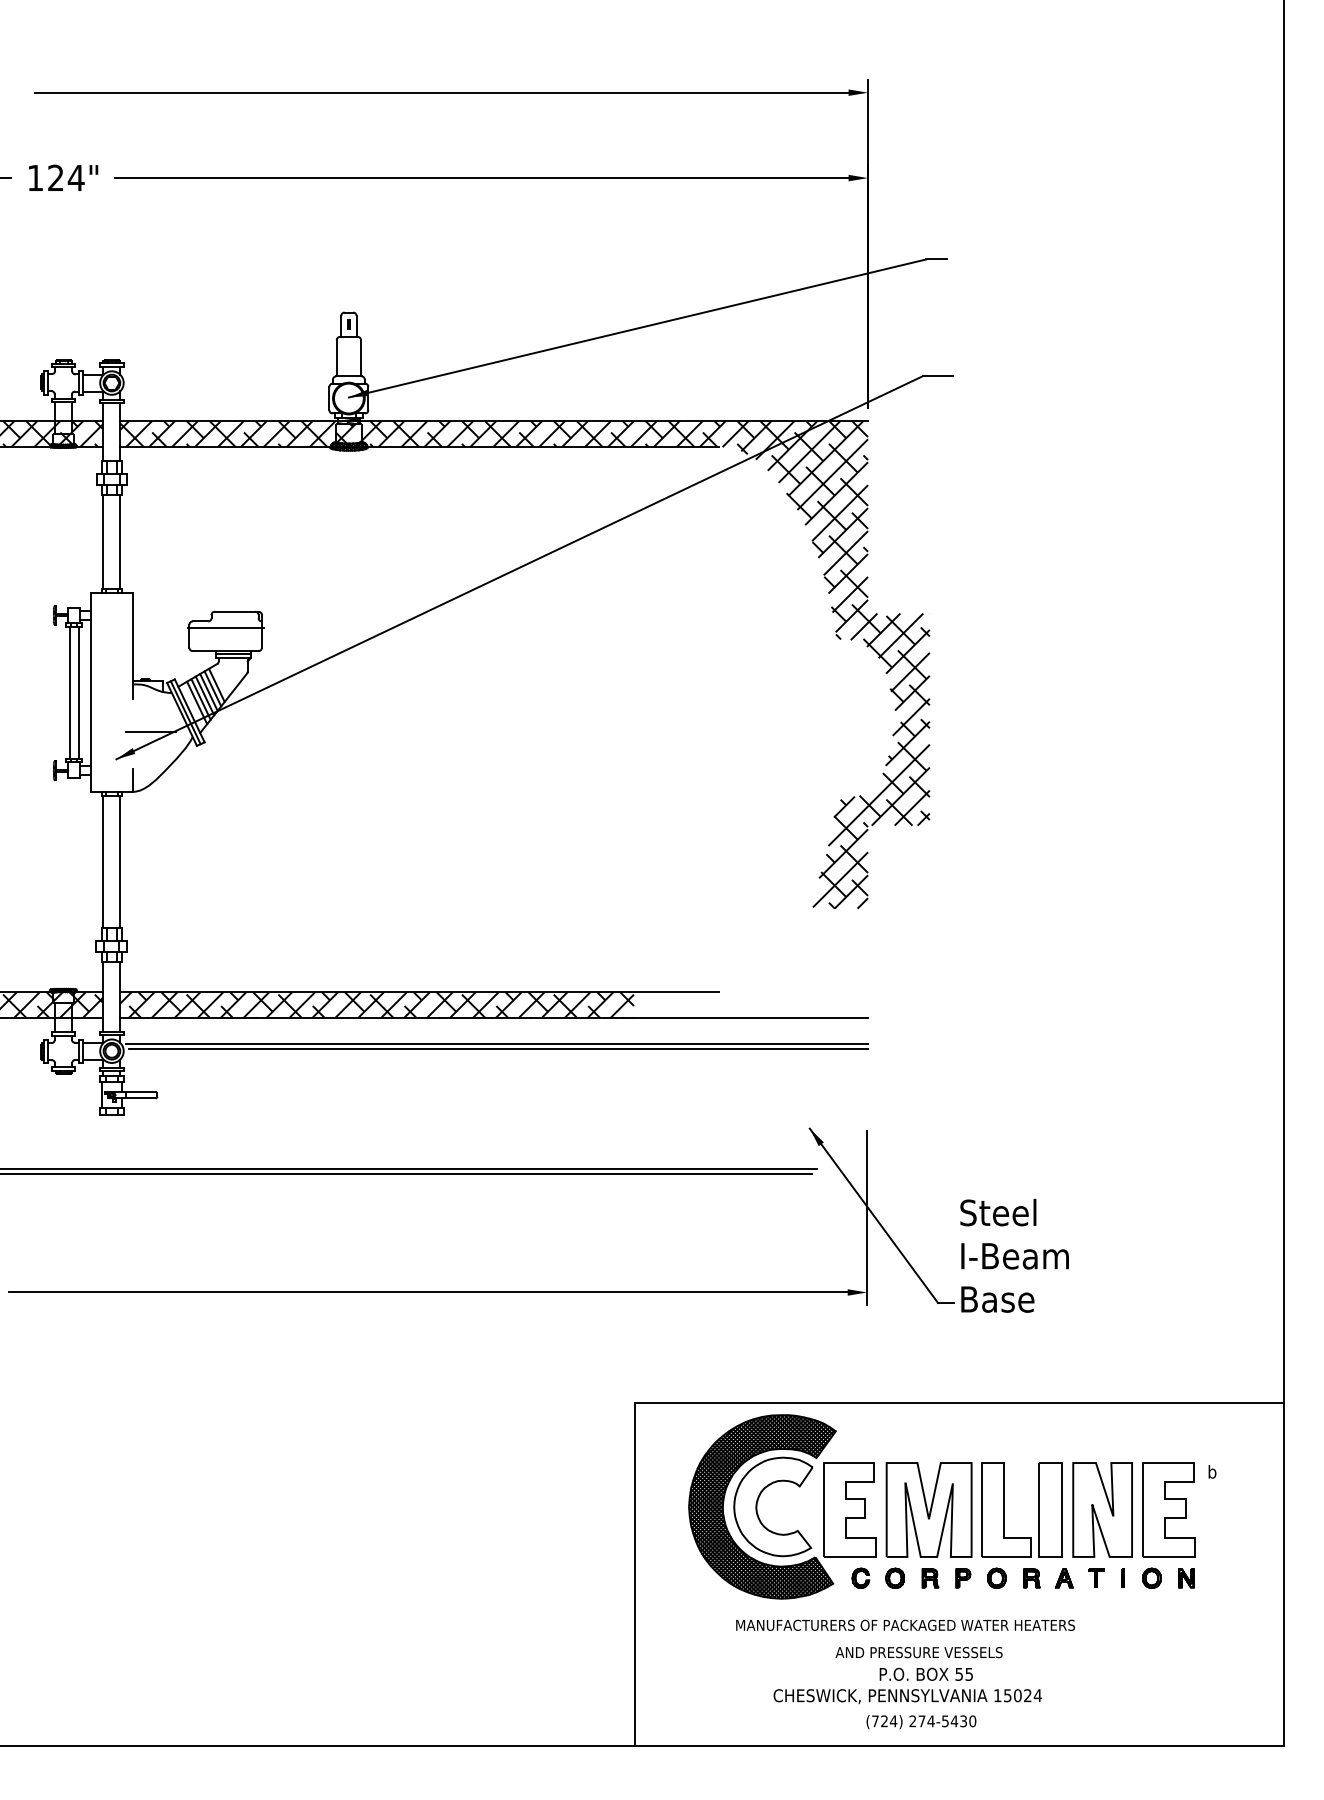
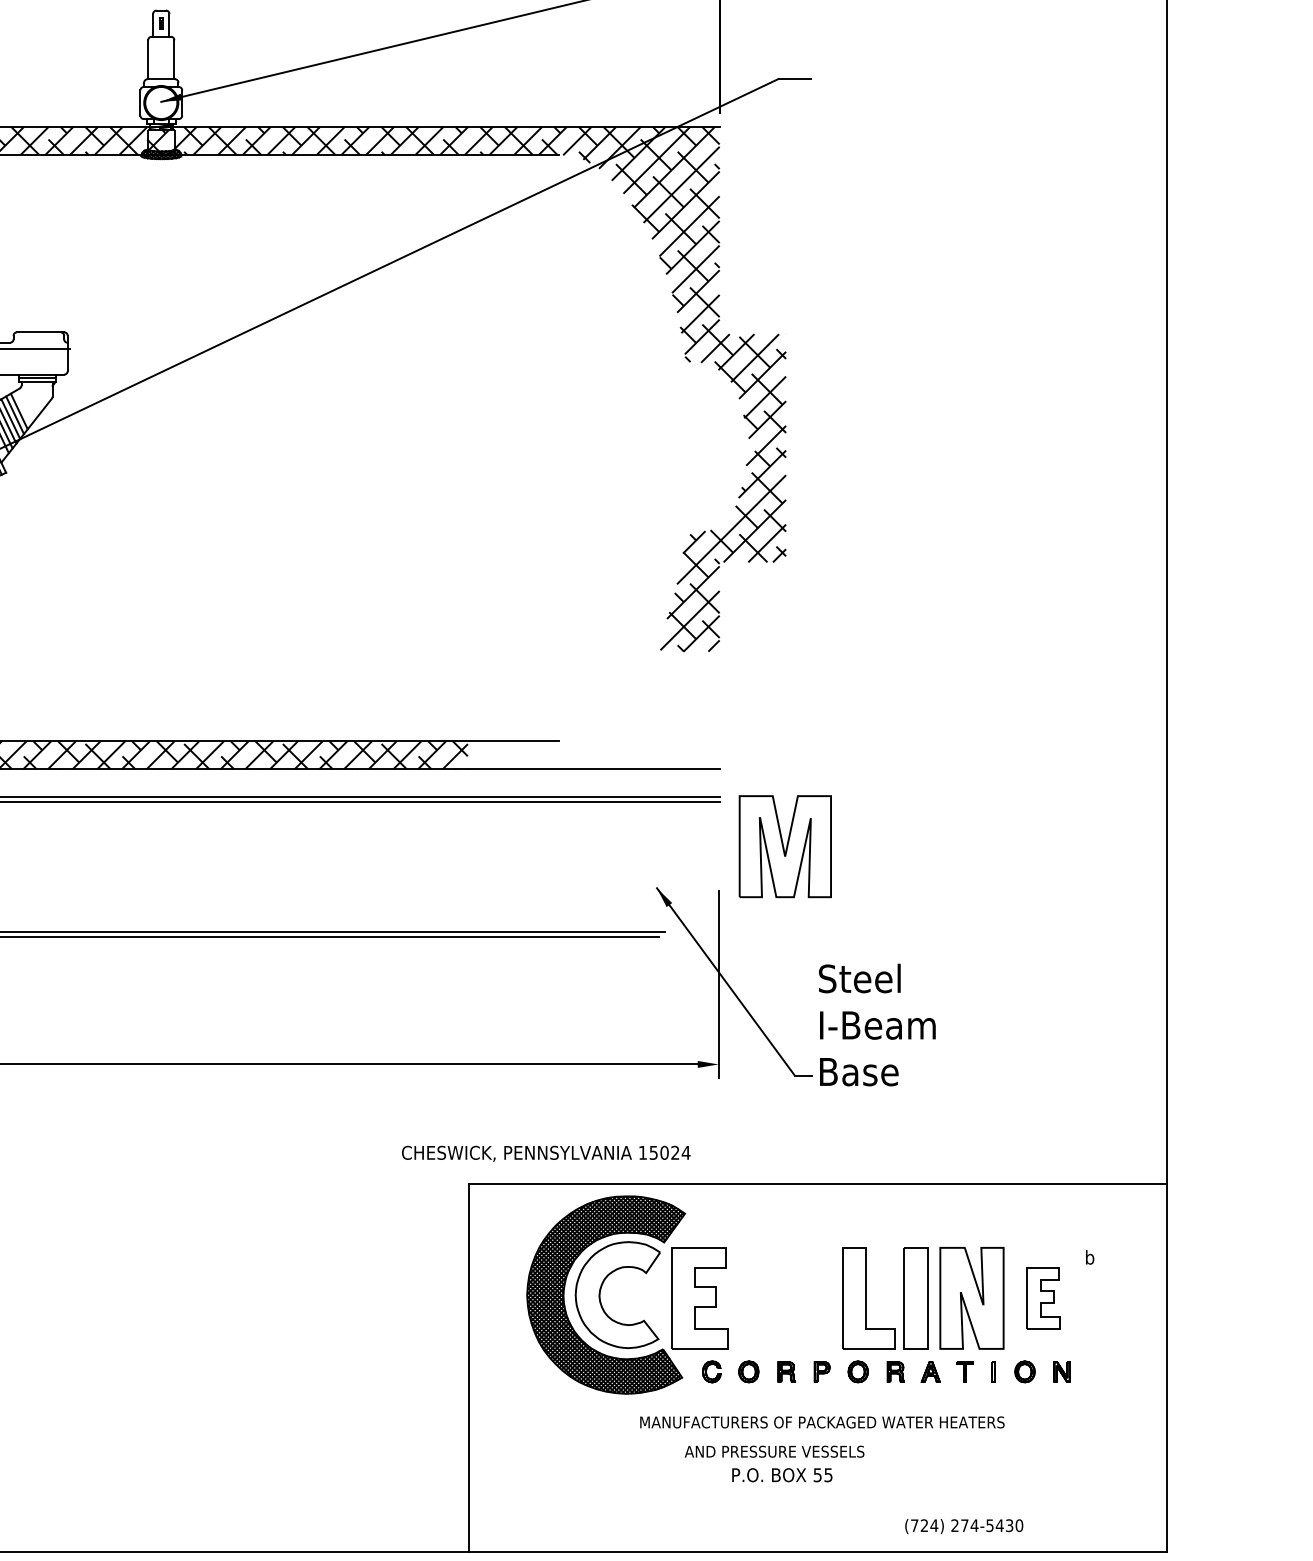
part: (928, 1509) -> (784, 846), moved
part: (1168, 1509) -> (1042, 1297), size x0.6
text: (905, 1624) -> (822, 1421), moved
text: (907, 1696) -> (545, 1153), moved
text: (921, 1722) -> (964, 1526), moved

